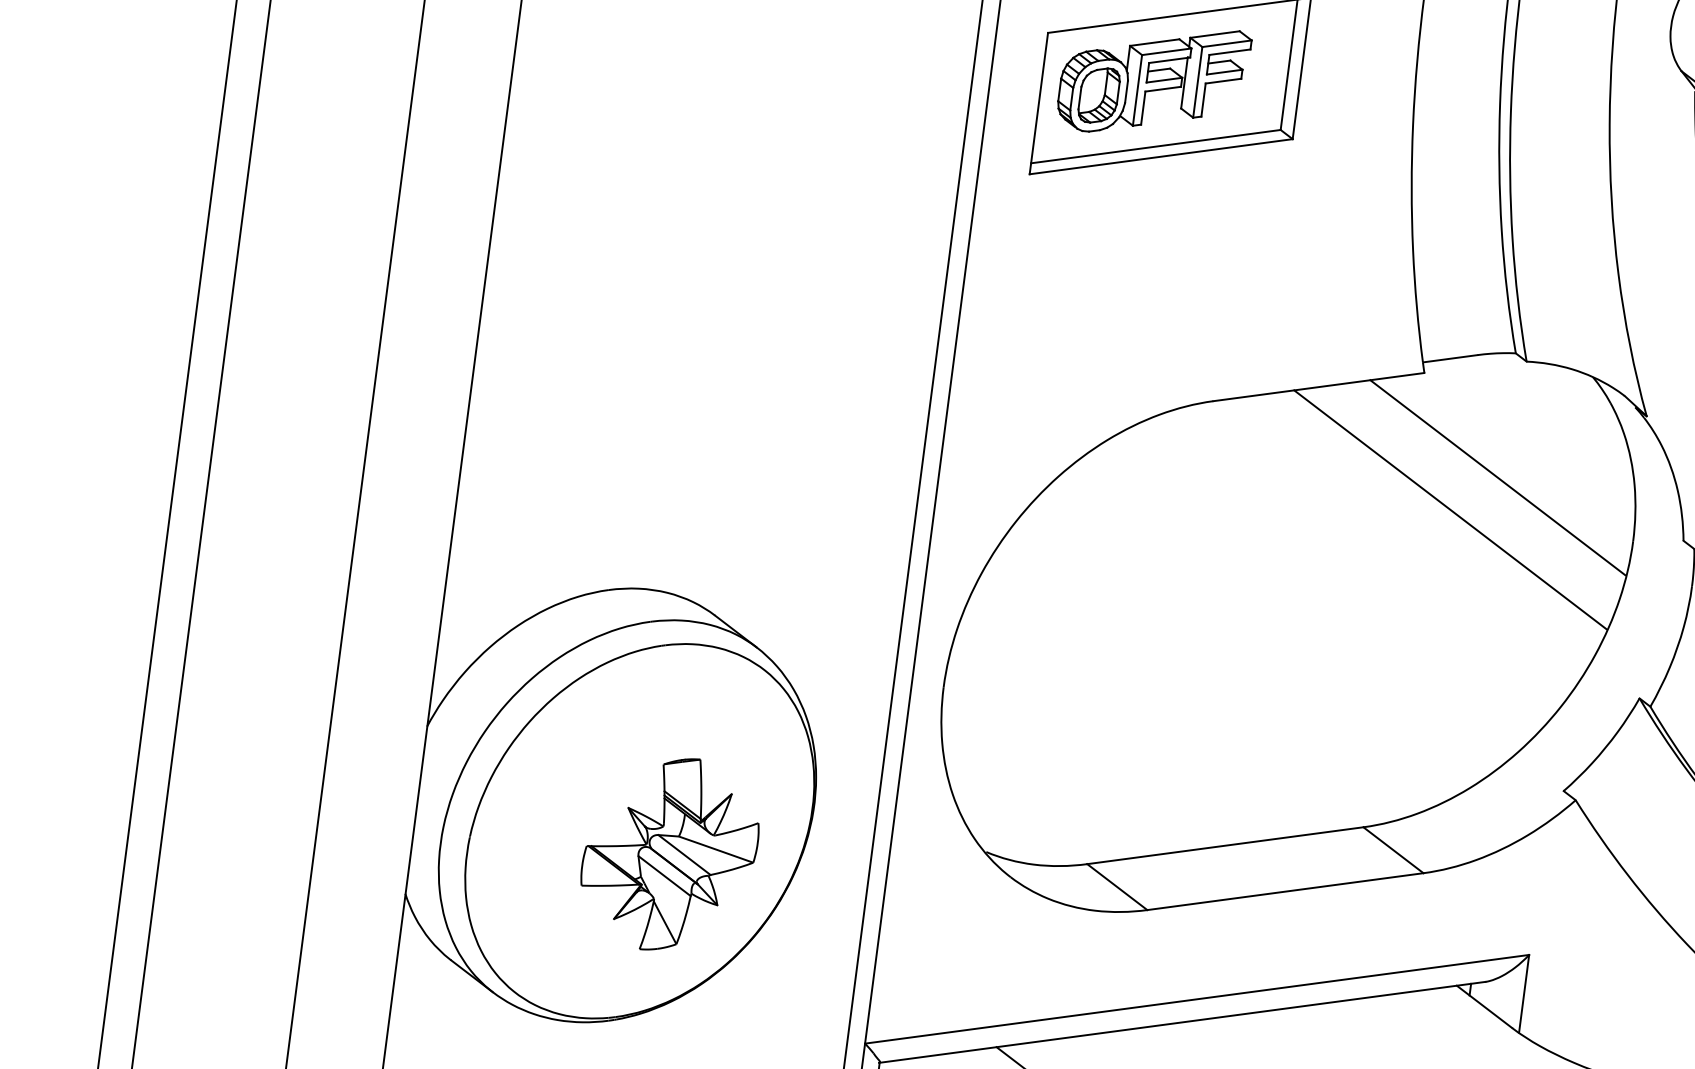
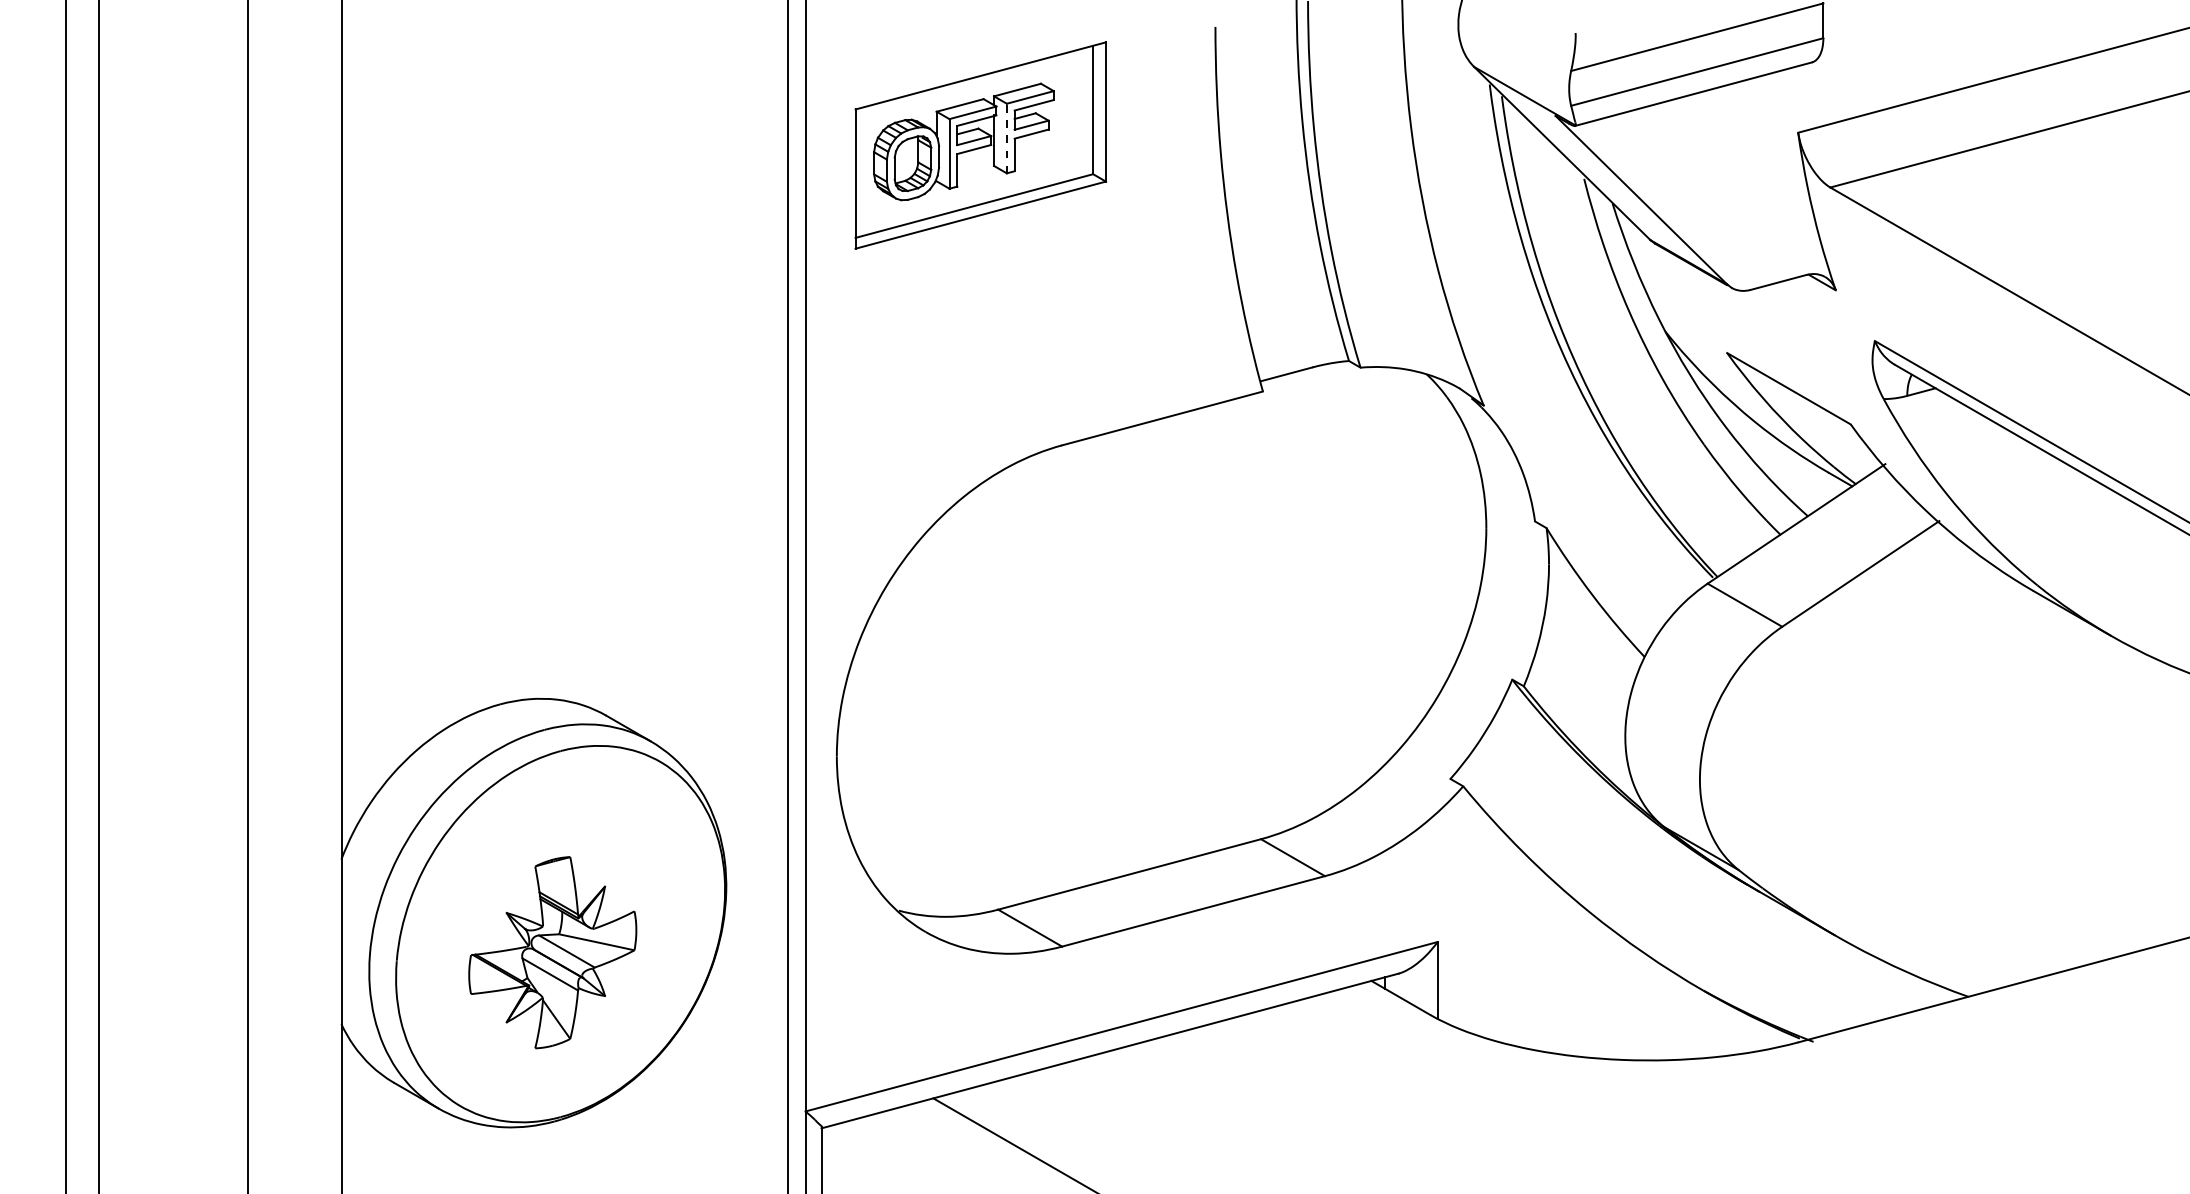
line: (1197, 82) -> (1006, 138), solid -> dashed
line: (1497, 477) -> (1346, 483), removed
line: (1450, 509) -> (1305, 520), removed
part: (669, 854) -> (552, 952), moved

